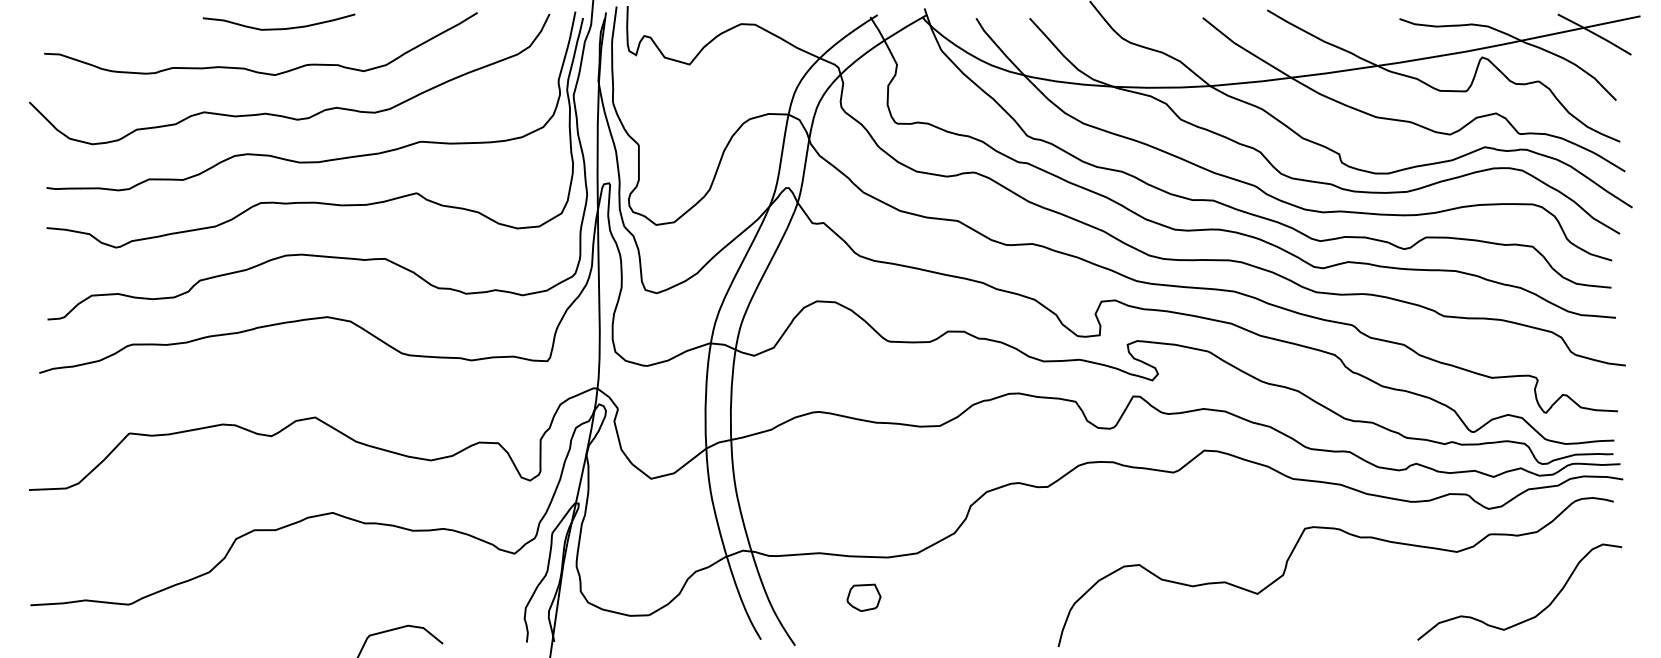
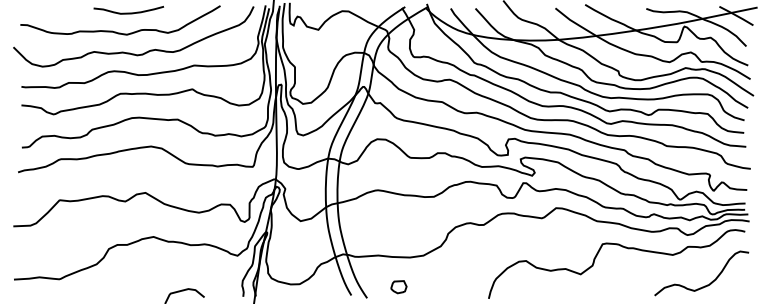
part: (862, 598) -> (398, 287), moved

